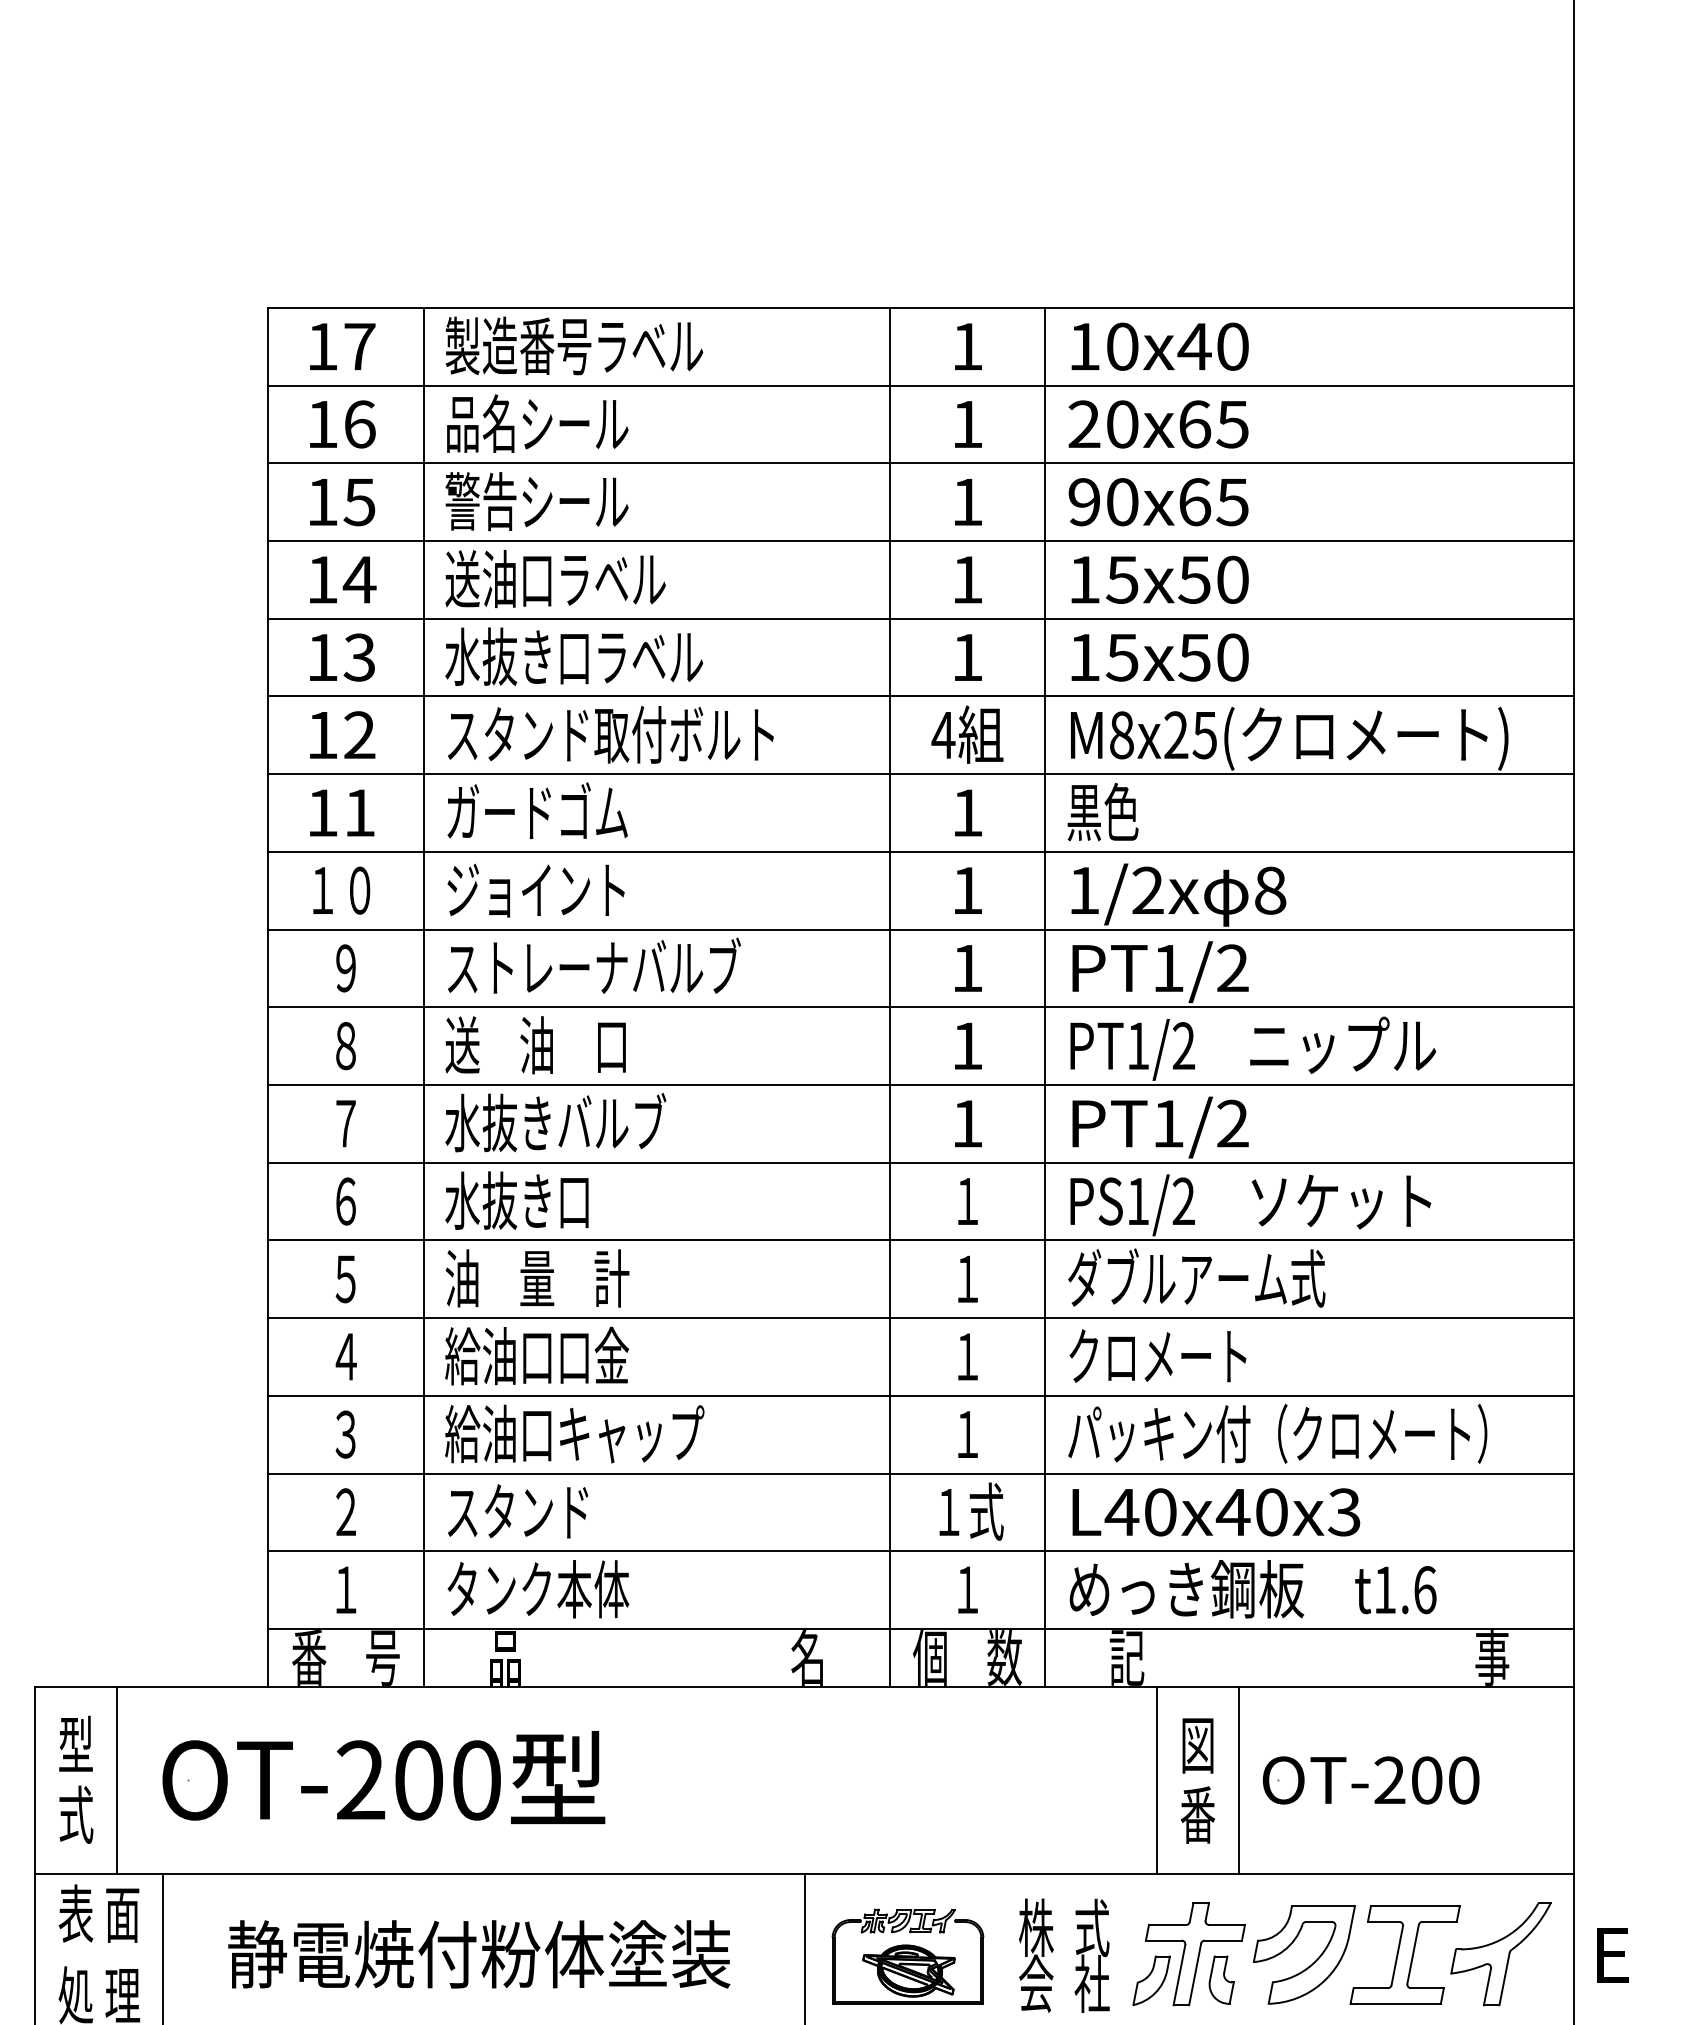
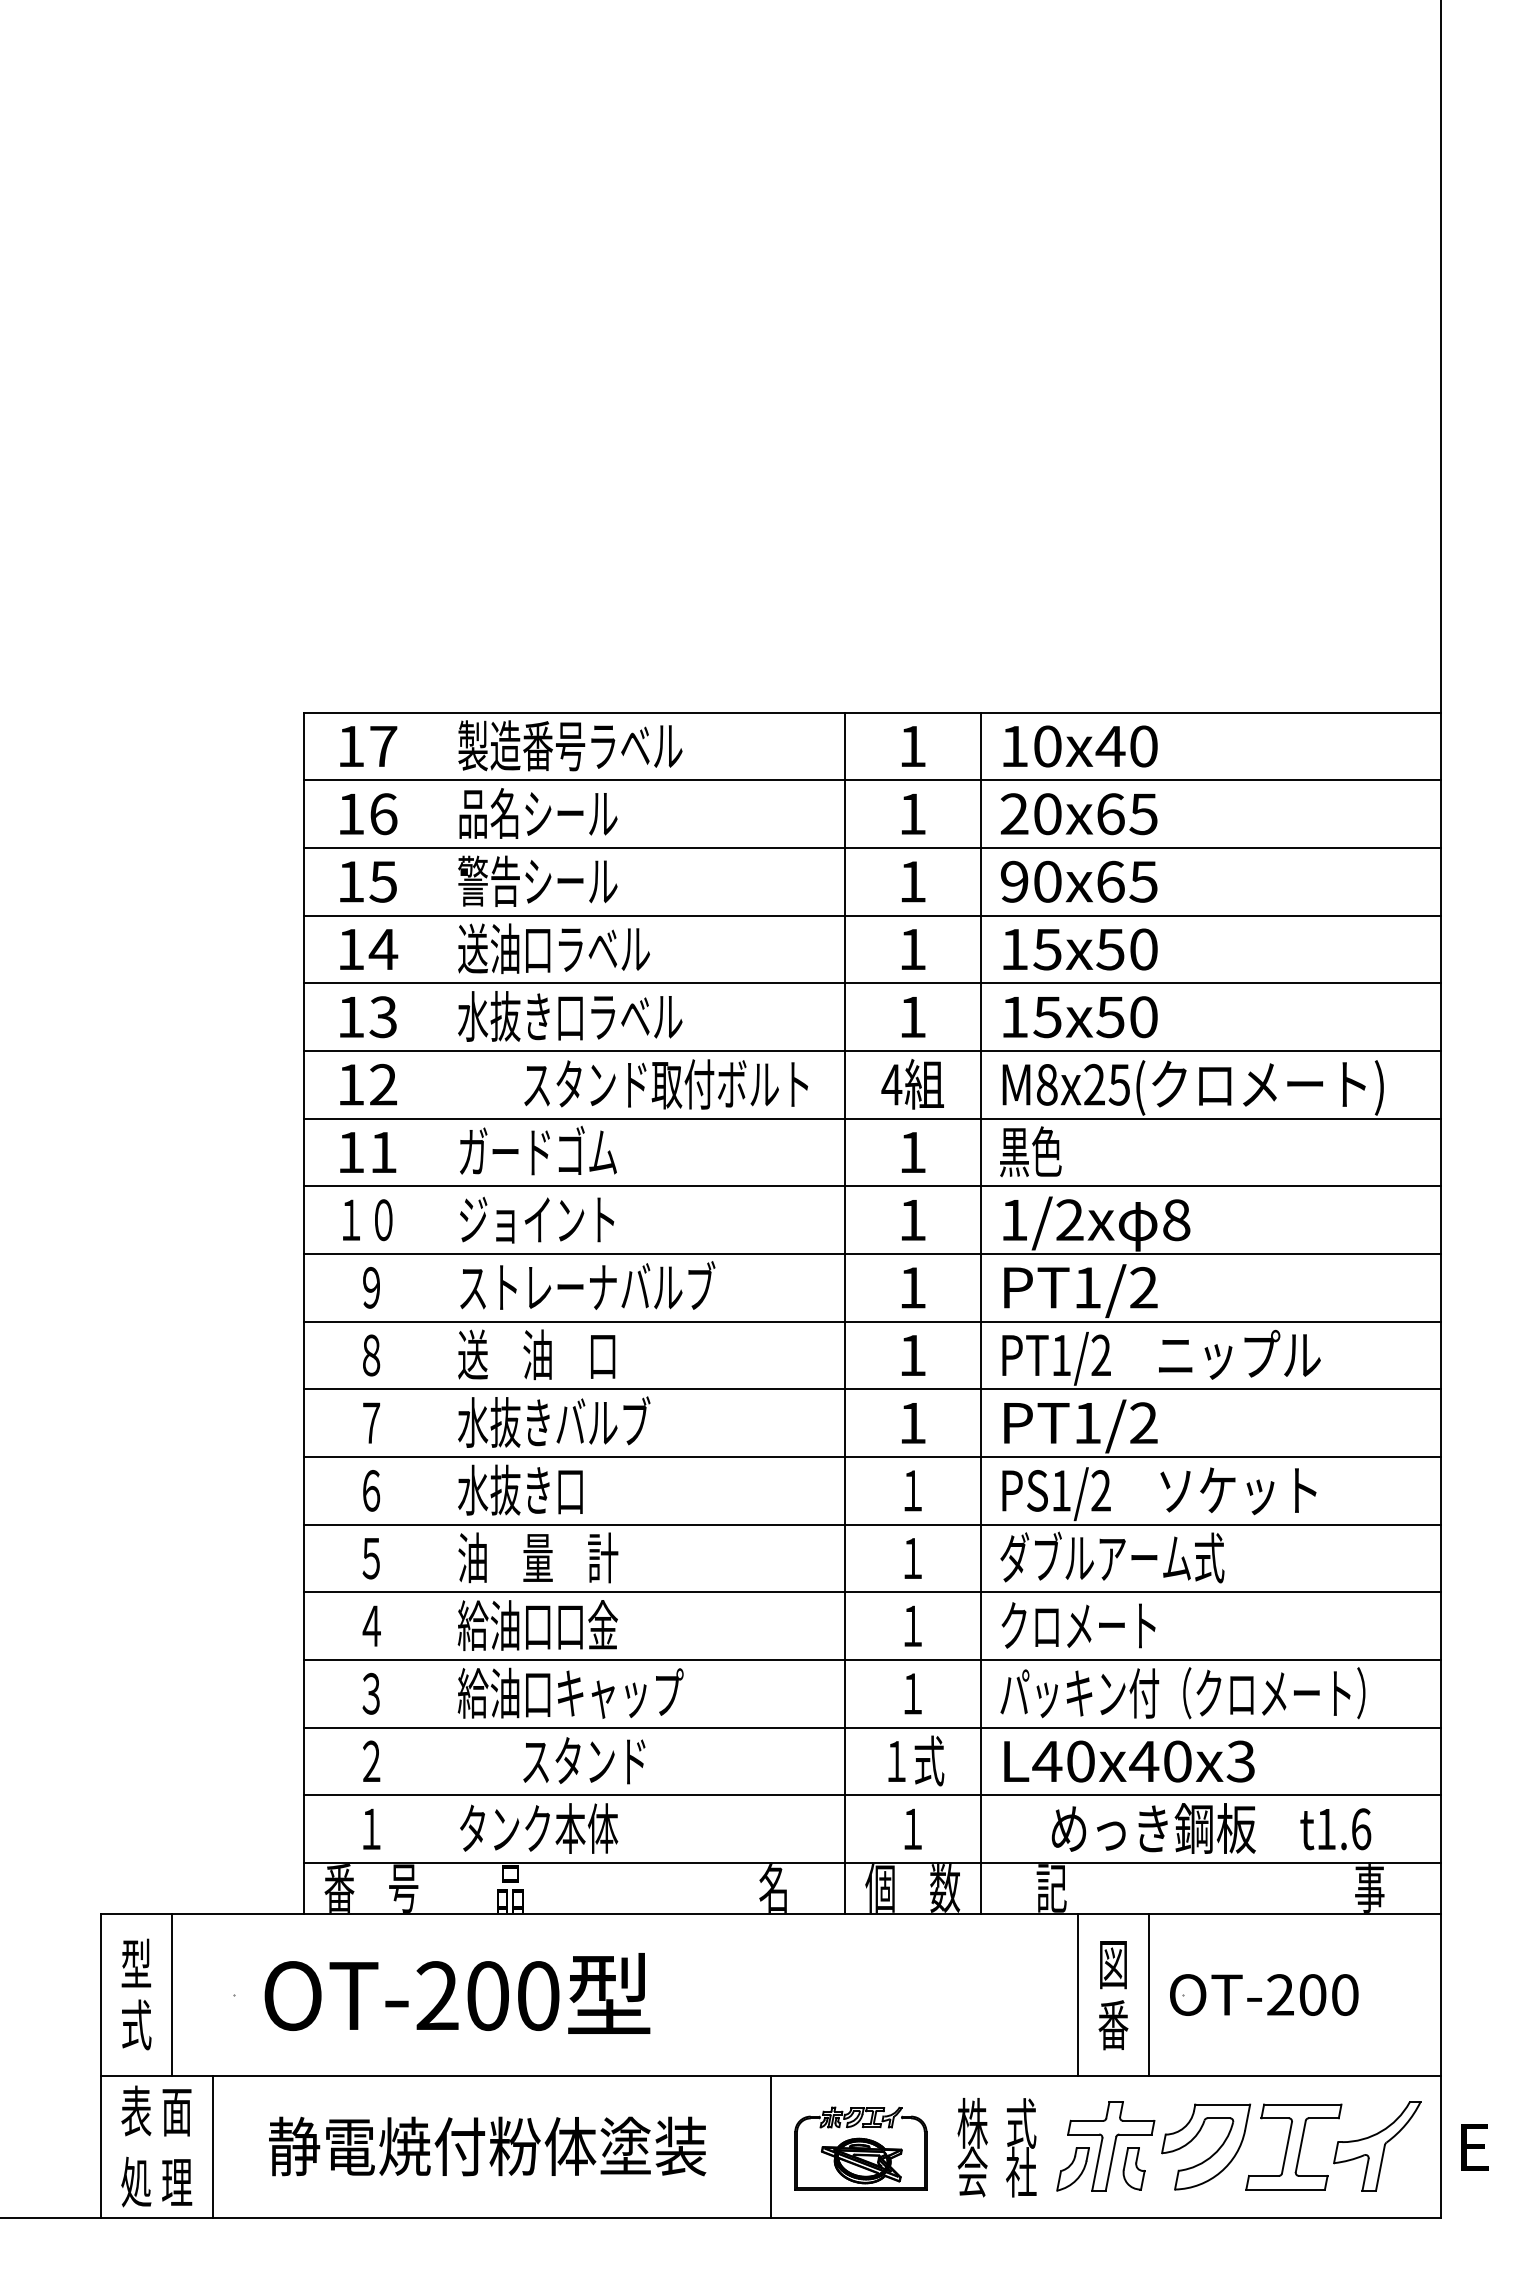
text: (611, 734) -> (666, 1084), moved
line: (424, 996) -> (439, 1312), removed
text: (518, 1511) -> (584, 1760), moved
text: (1253, 1589) -> (1211, 1828), moved
text: (383, 1777) -> (457, 1993), moved

